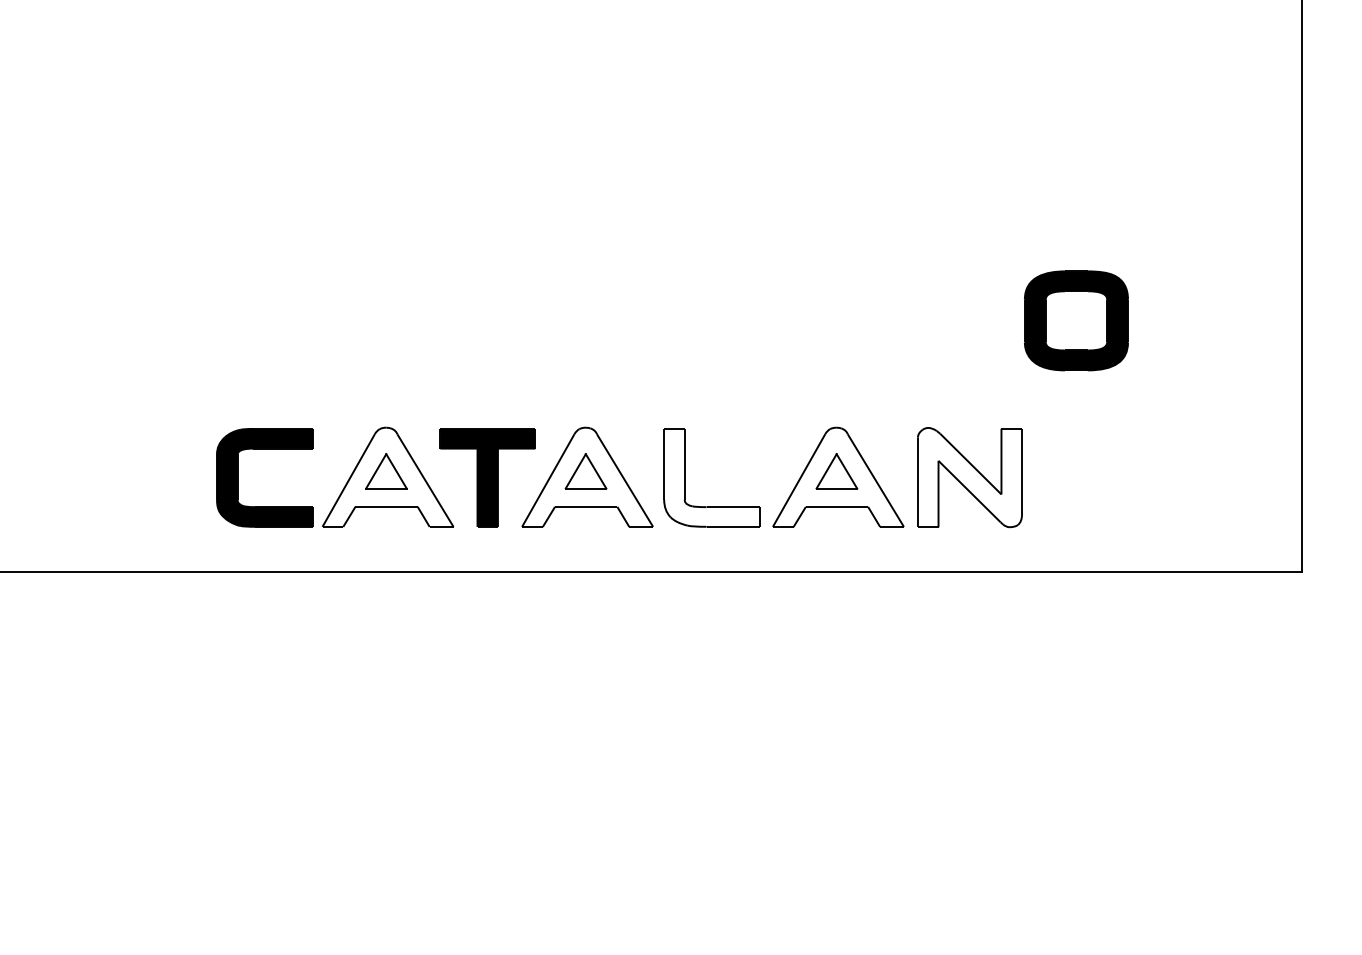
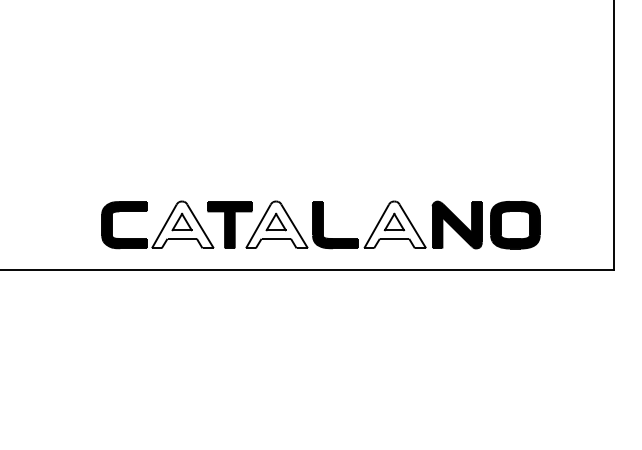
part: (1076, 321) -> (515, 225), moved
fill: (968, 476) -> (456, 224), added
fill: (711, 478) -> (335, 225), added

